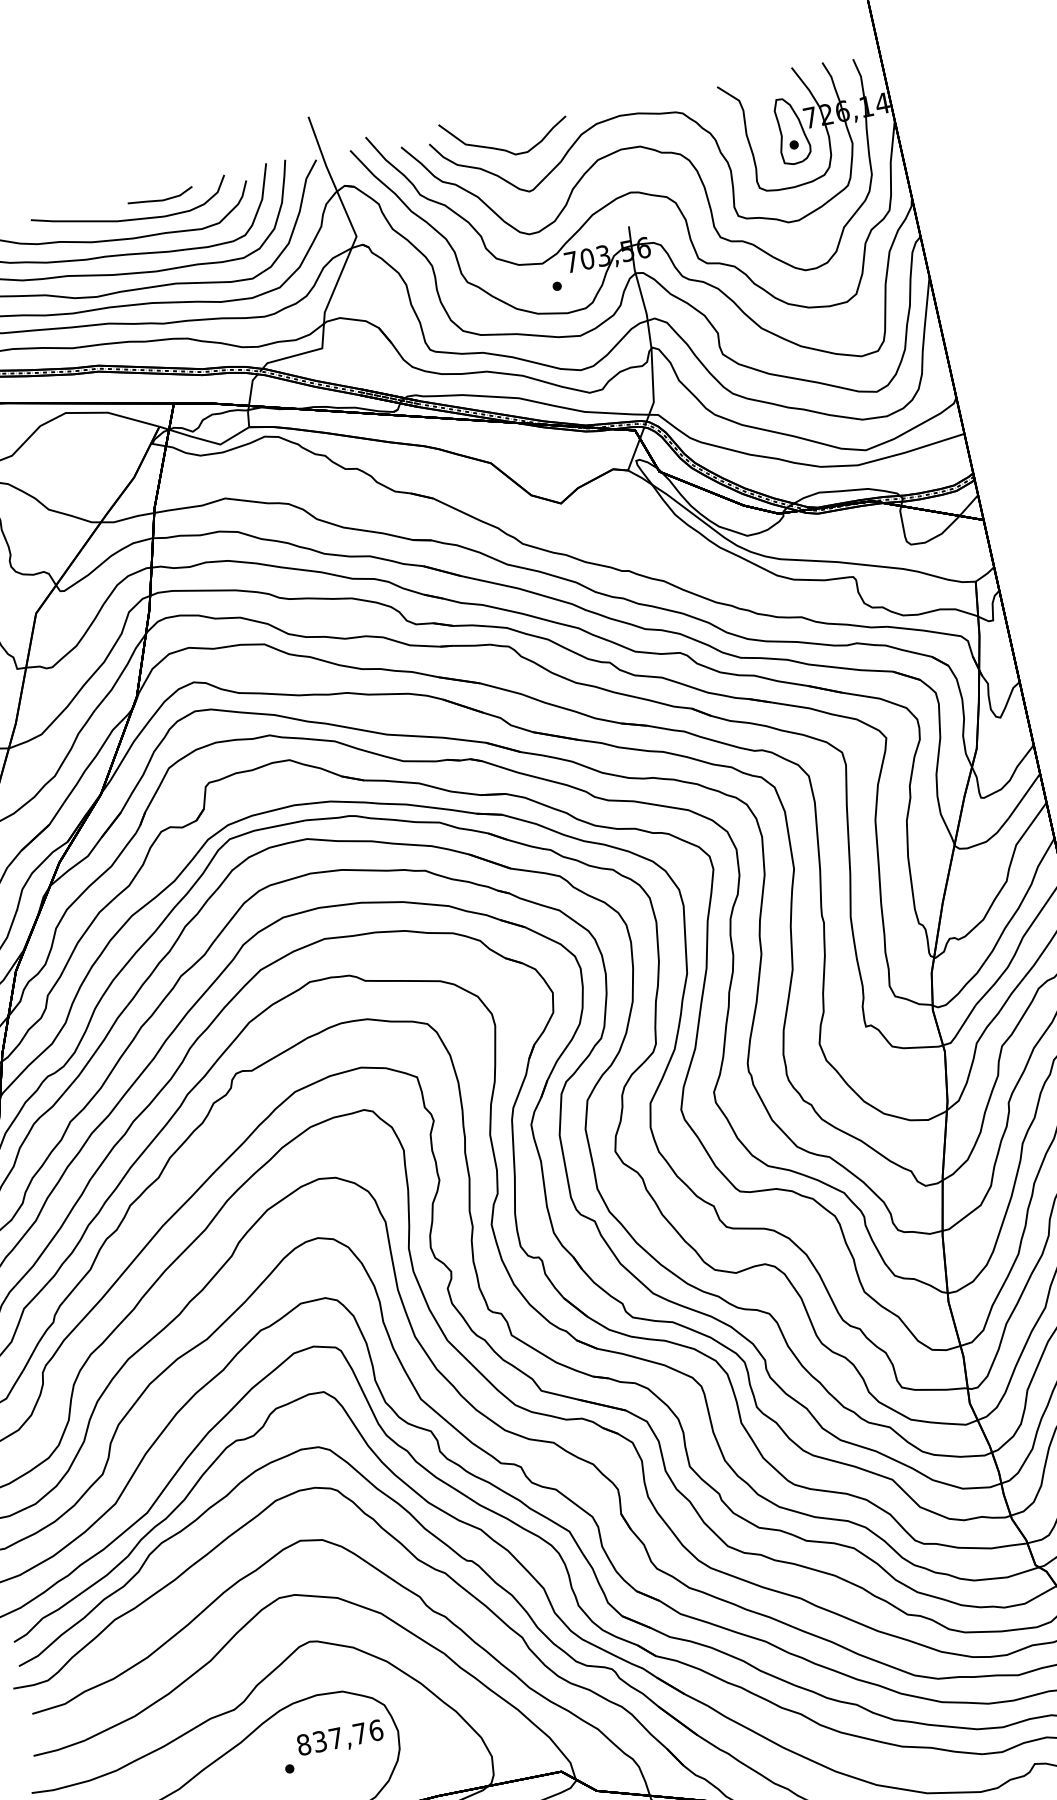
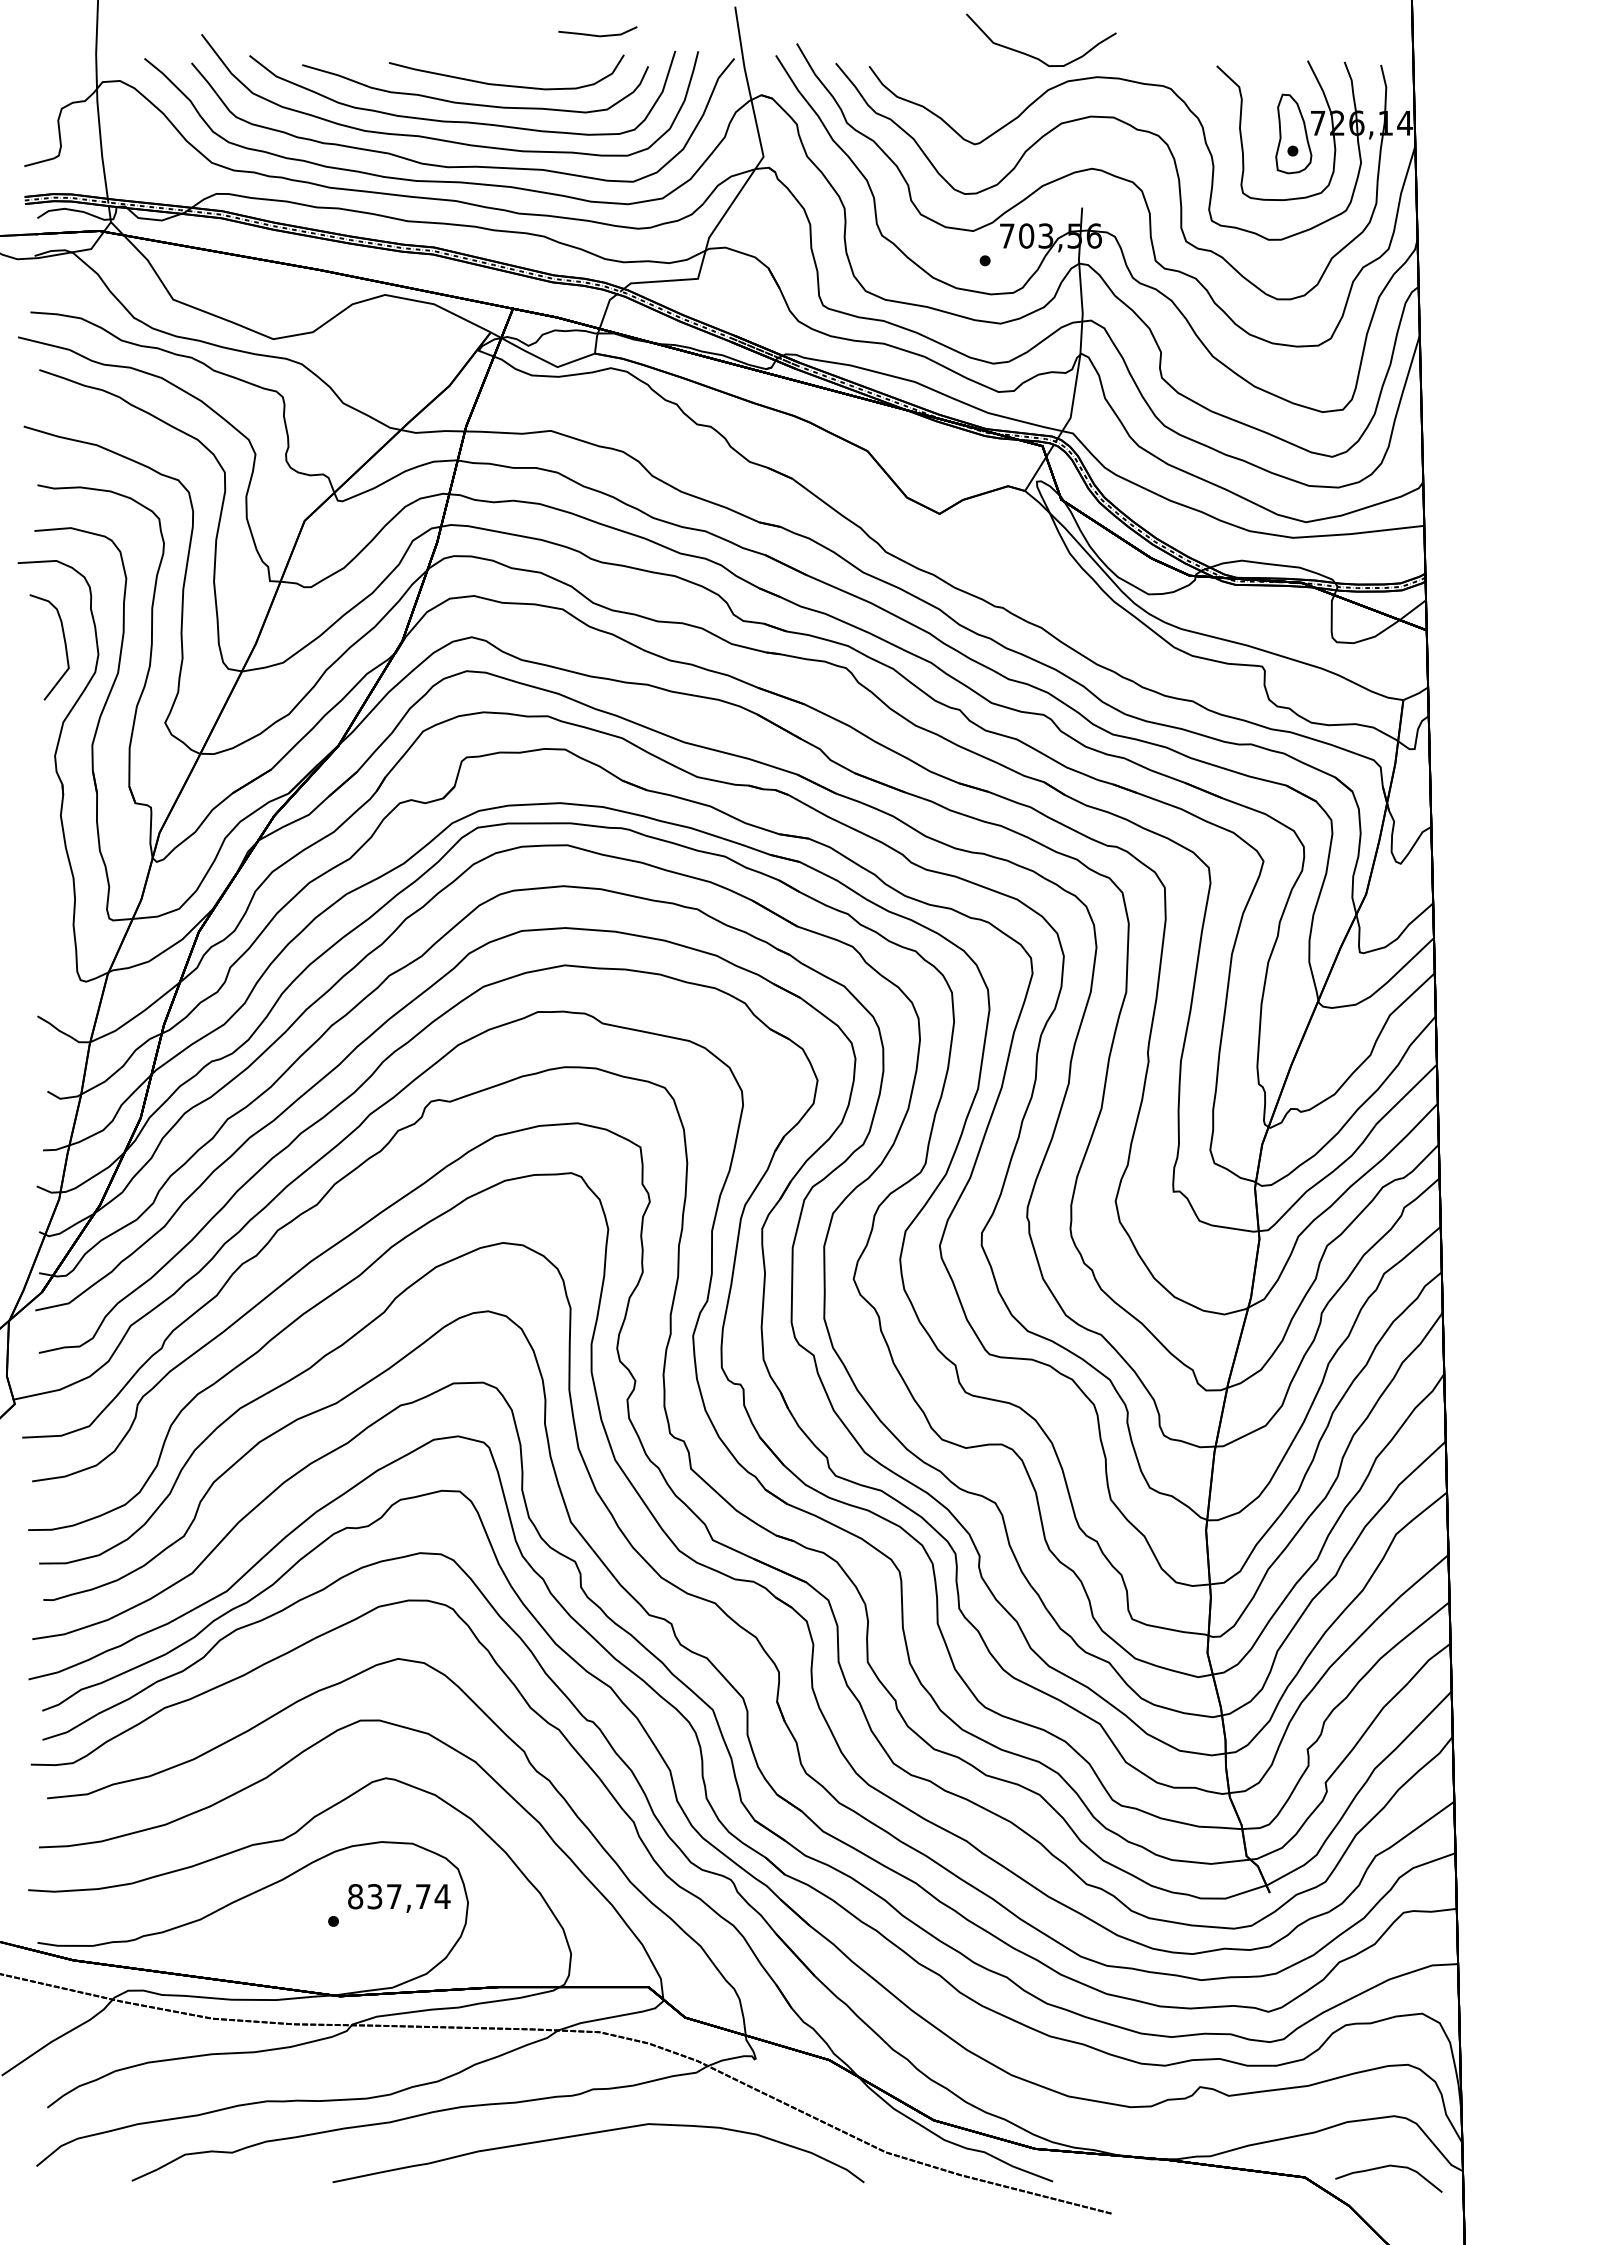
curve: (500, 148) -> (1032, 55), moved
line: (158, 199) -> (595, 34), moved
text: (375, 1730) -> (442, 1896), 837,76 -> 837,74

